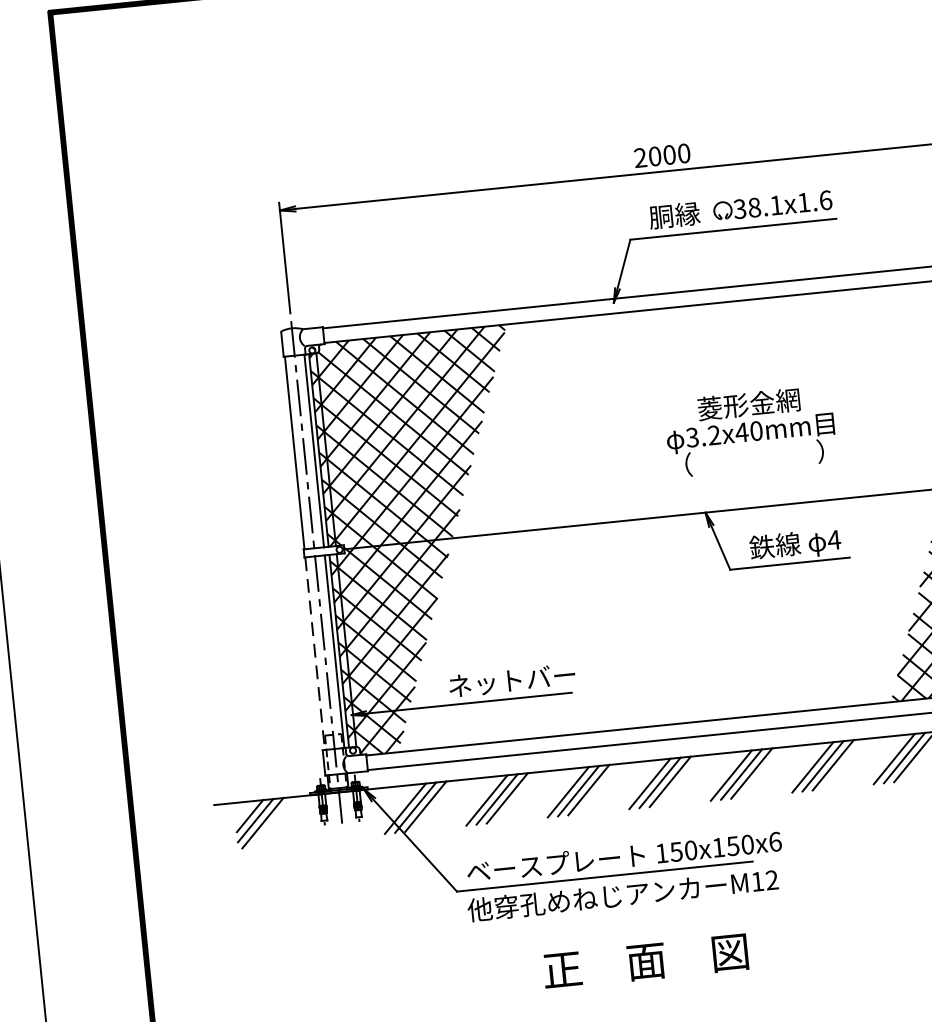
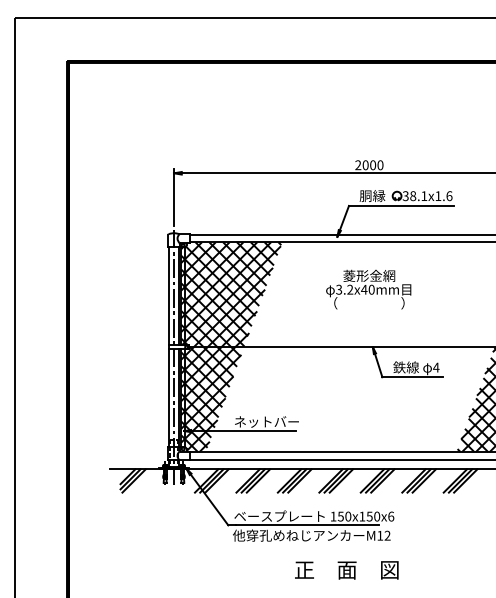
text: (750, 431) -> (368, 289), moved
line: (316, 654) -> (169, 398), dashed -> solid
text: (645, 962) -> (346, 570), moved

